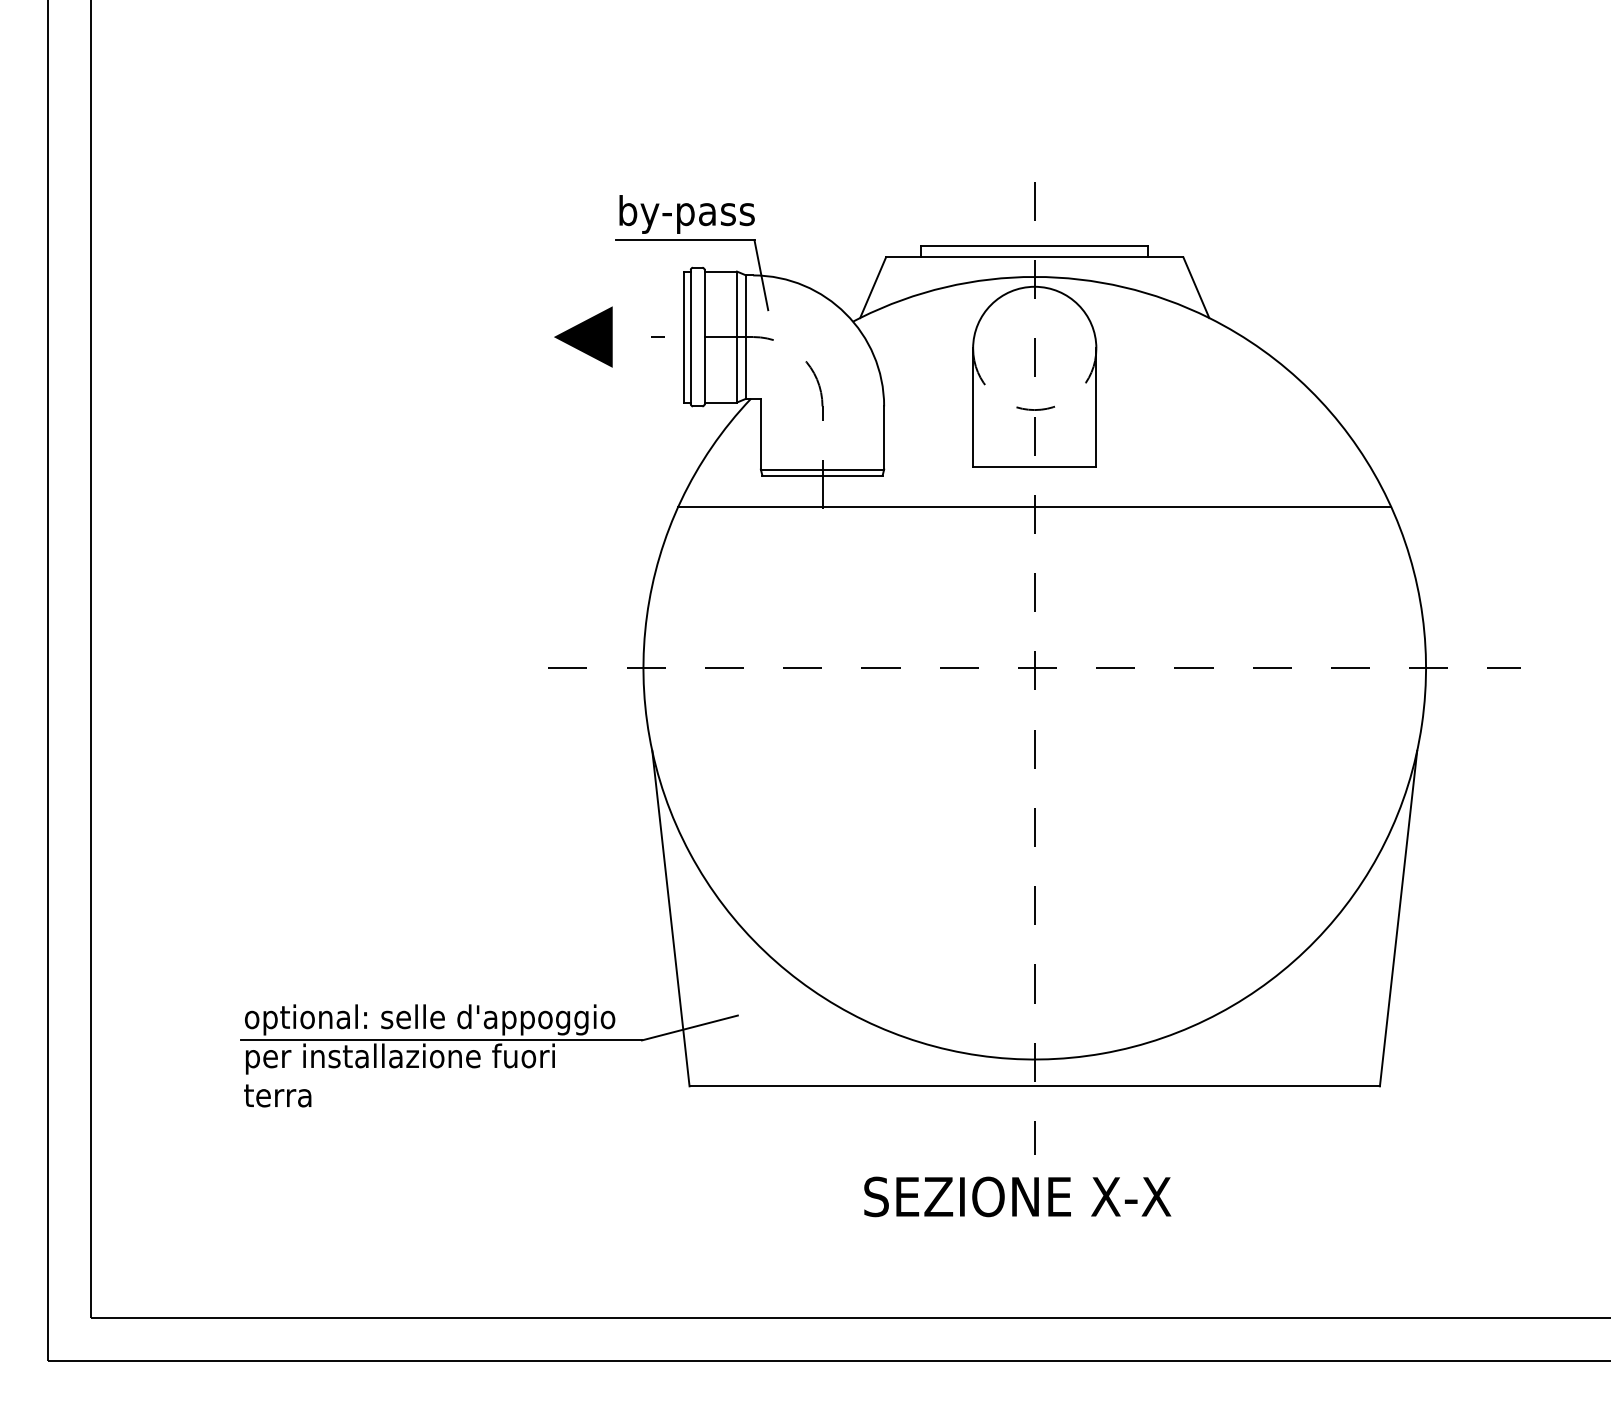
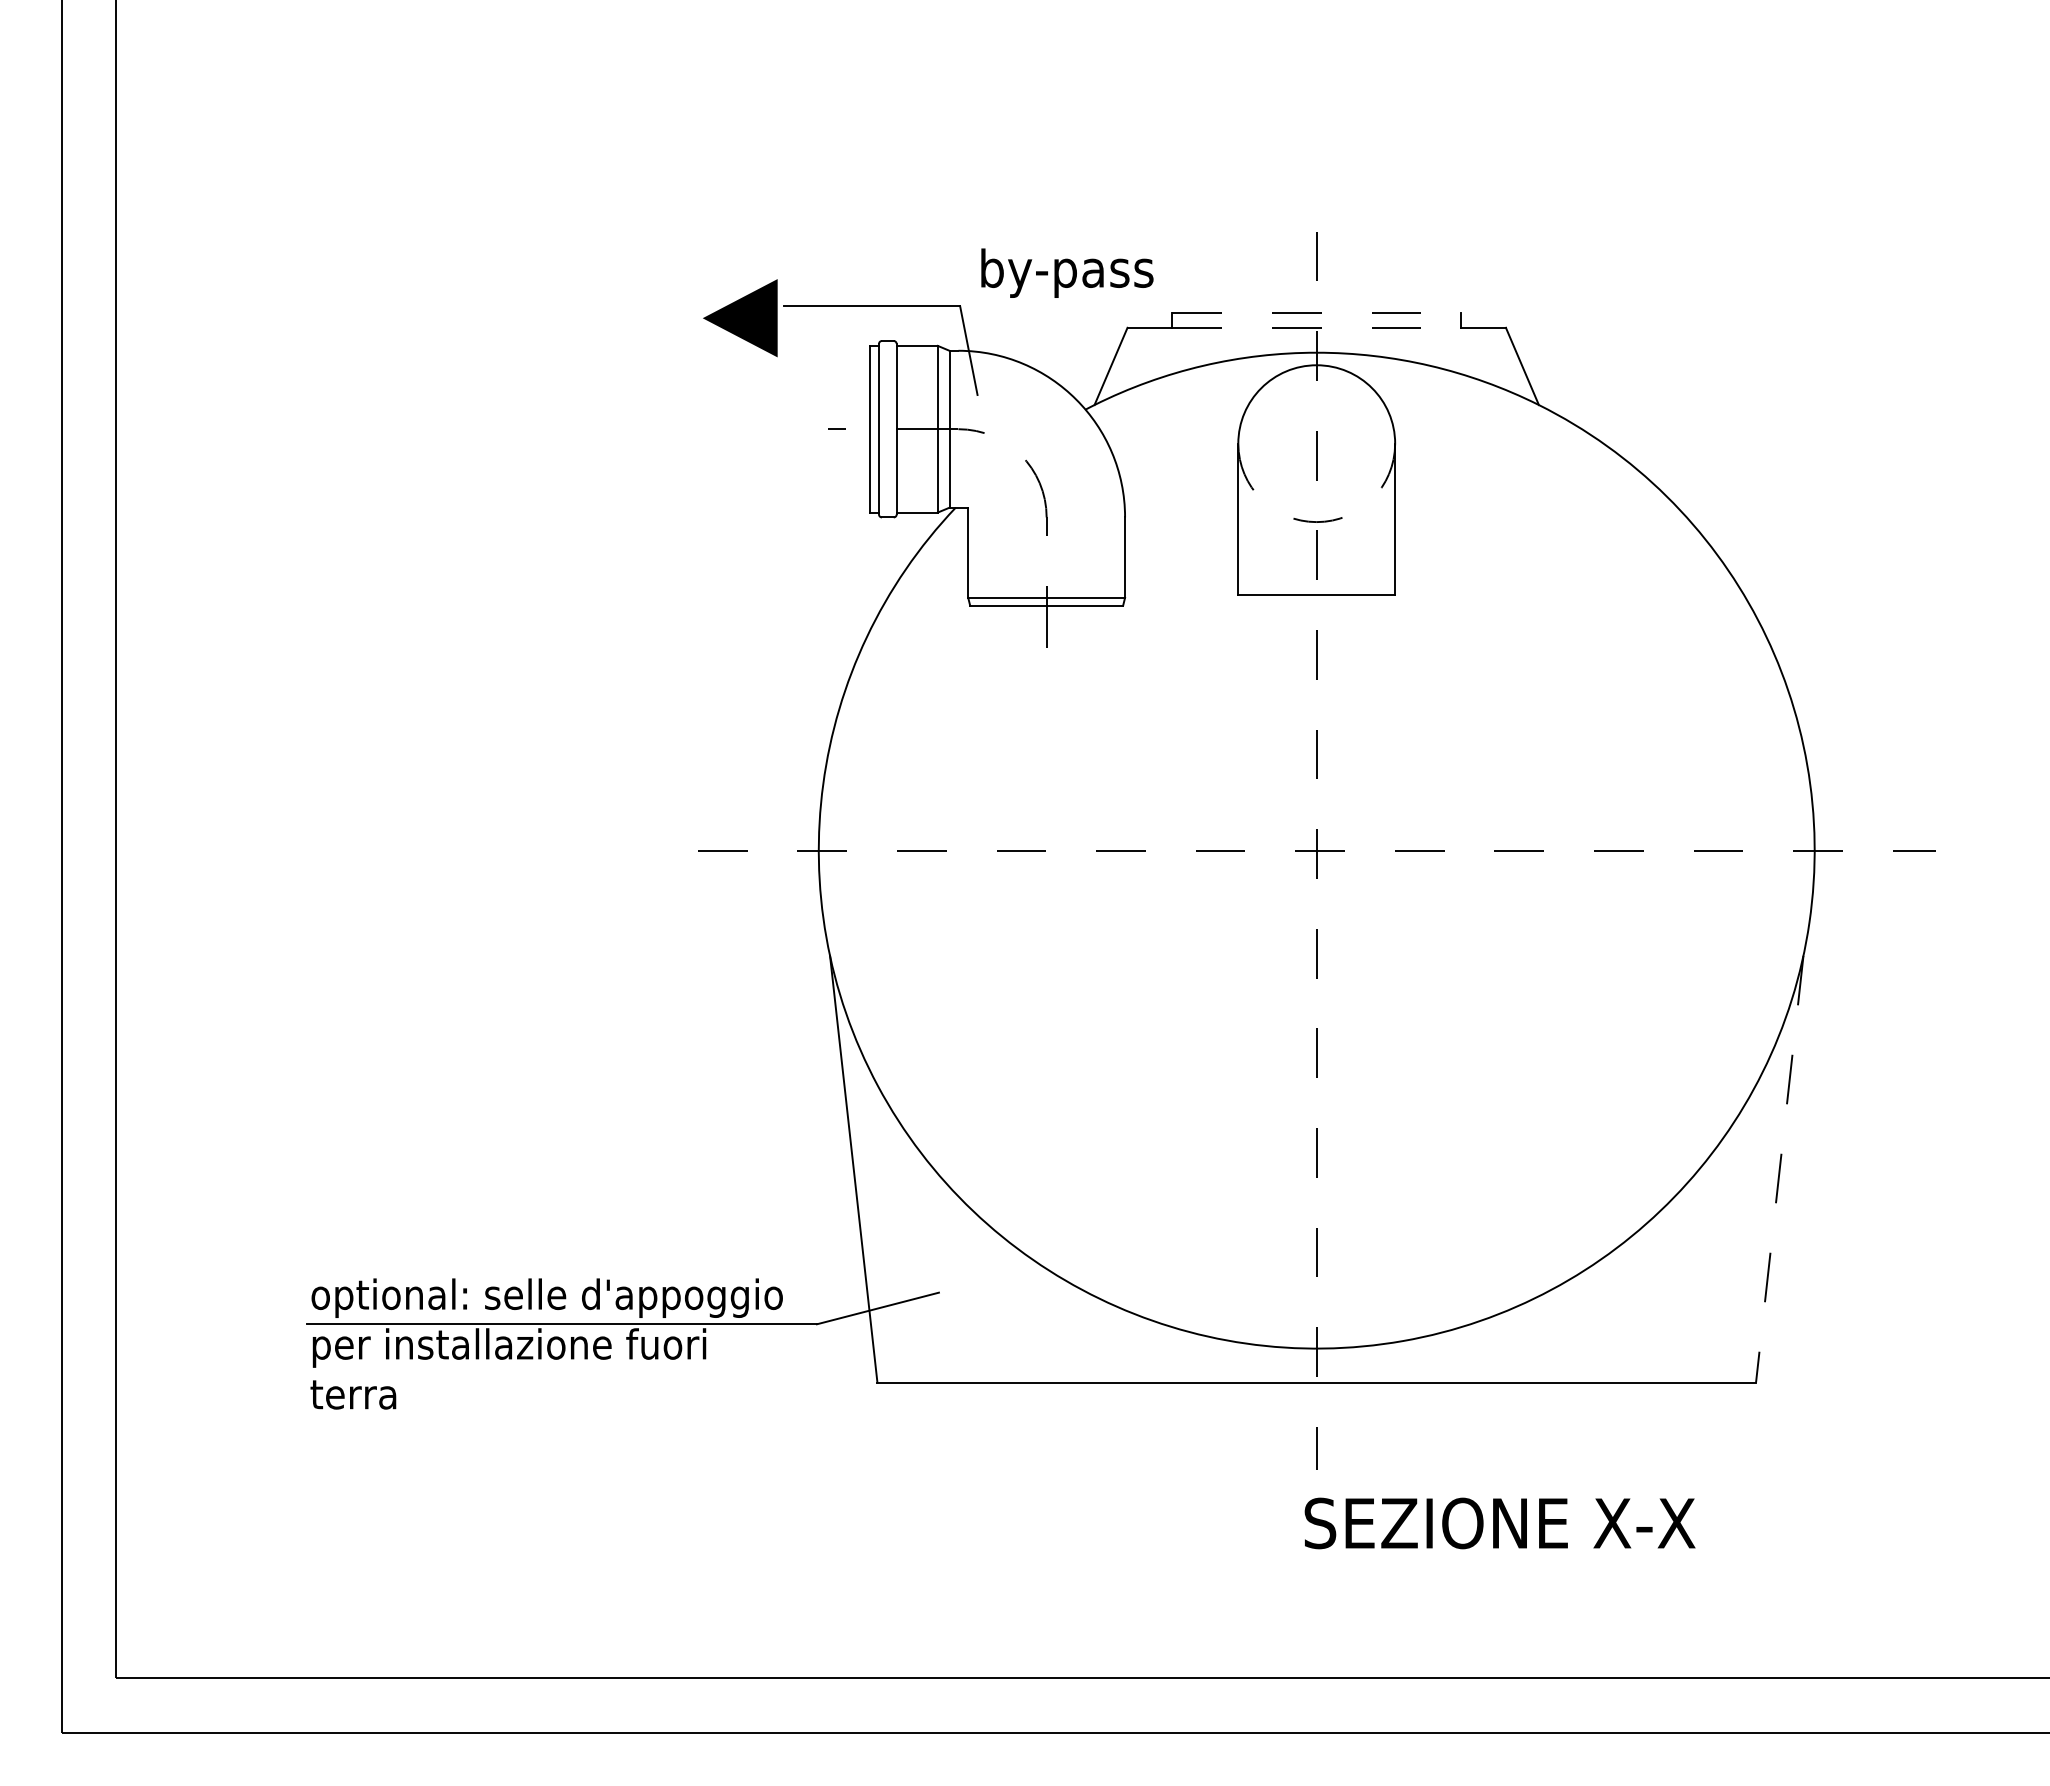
text: (687, 213) -> (1067, 272), moved
line: (1035, 245) -> (1317, 312), solid -> dashed
line: (1035, 257) -> (1317, 327), solid -> dashed
line: (583, 337) -> (740, 318), moved
line: (1034, 507) -> (1316, 645), removed
line: (1398, 918) -> (1779, 1169), solid -> dashed
text: (1017, 1196) -> (1499, 1523), moved

